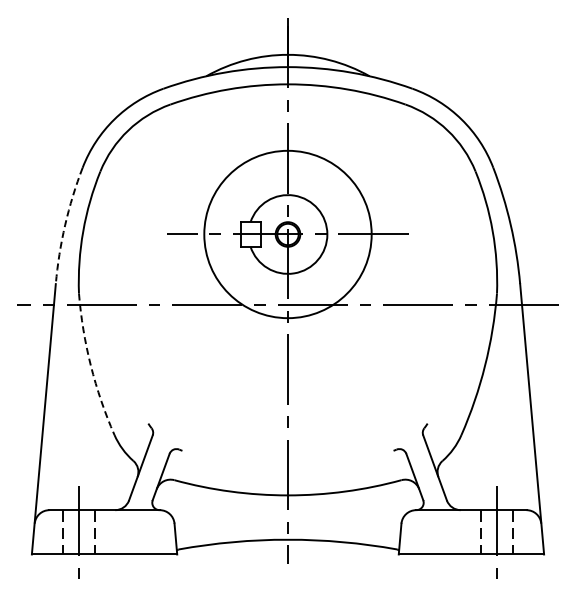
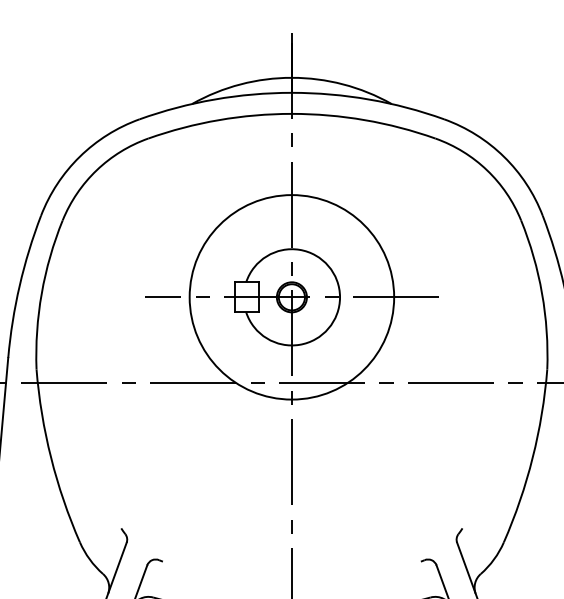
arc: (65, 225) -> (20, 286), dashed -> solid
arc: (90, 365) -> (50, 457), dashed -> solid

